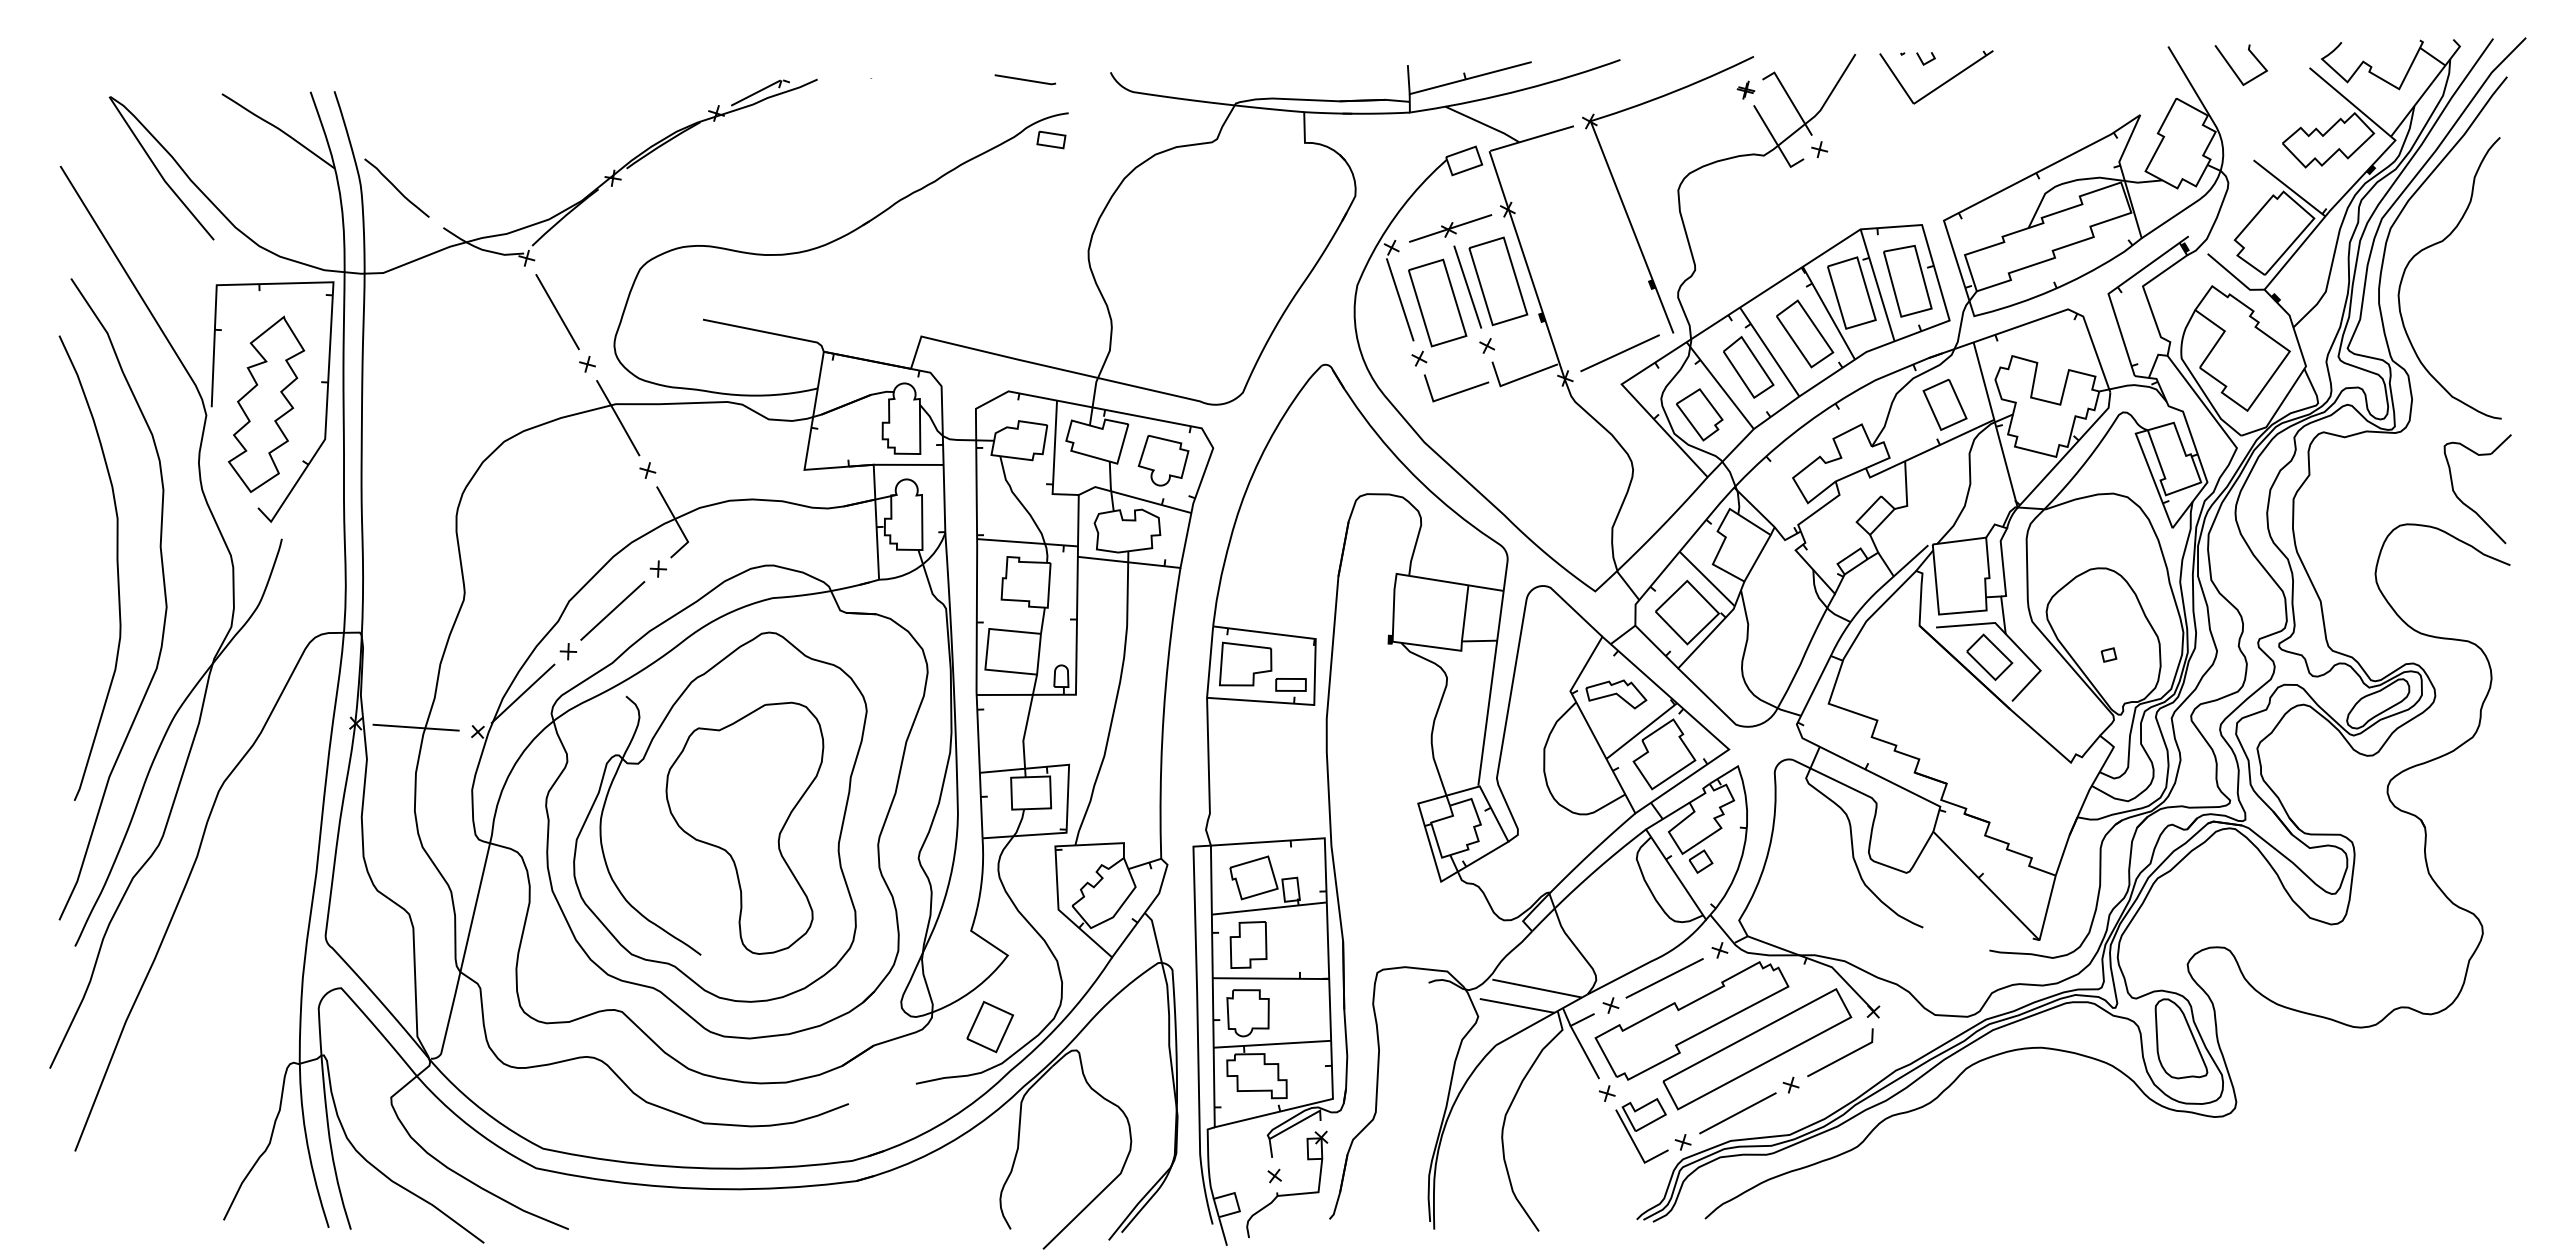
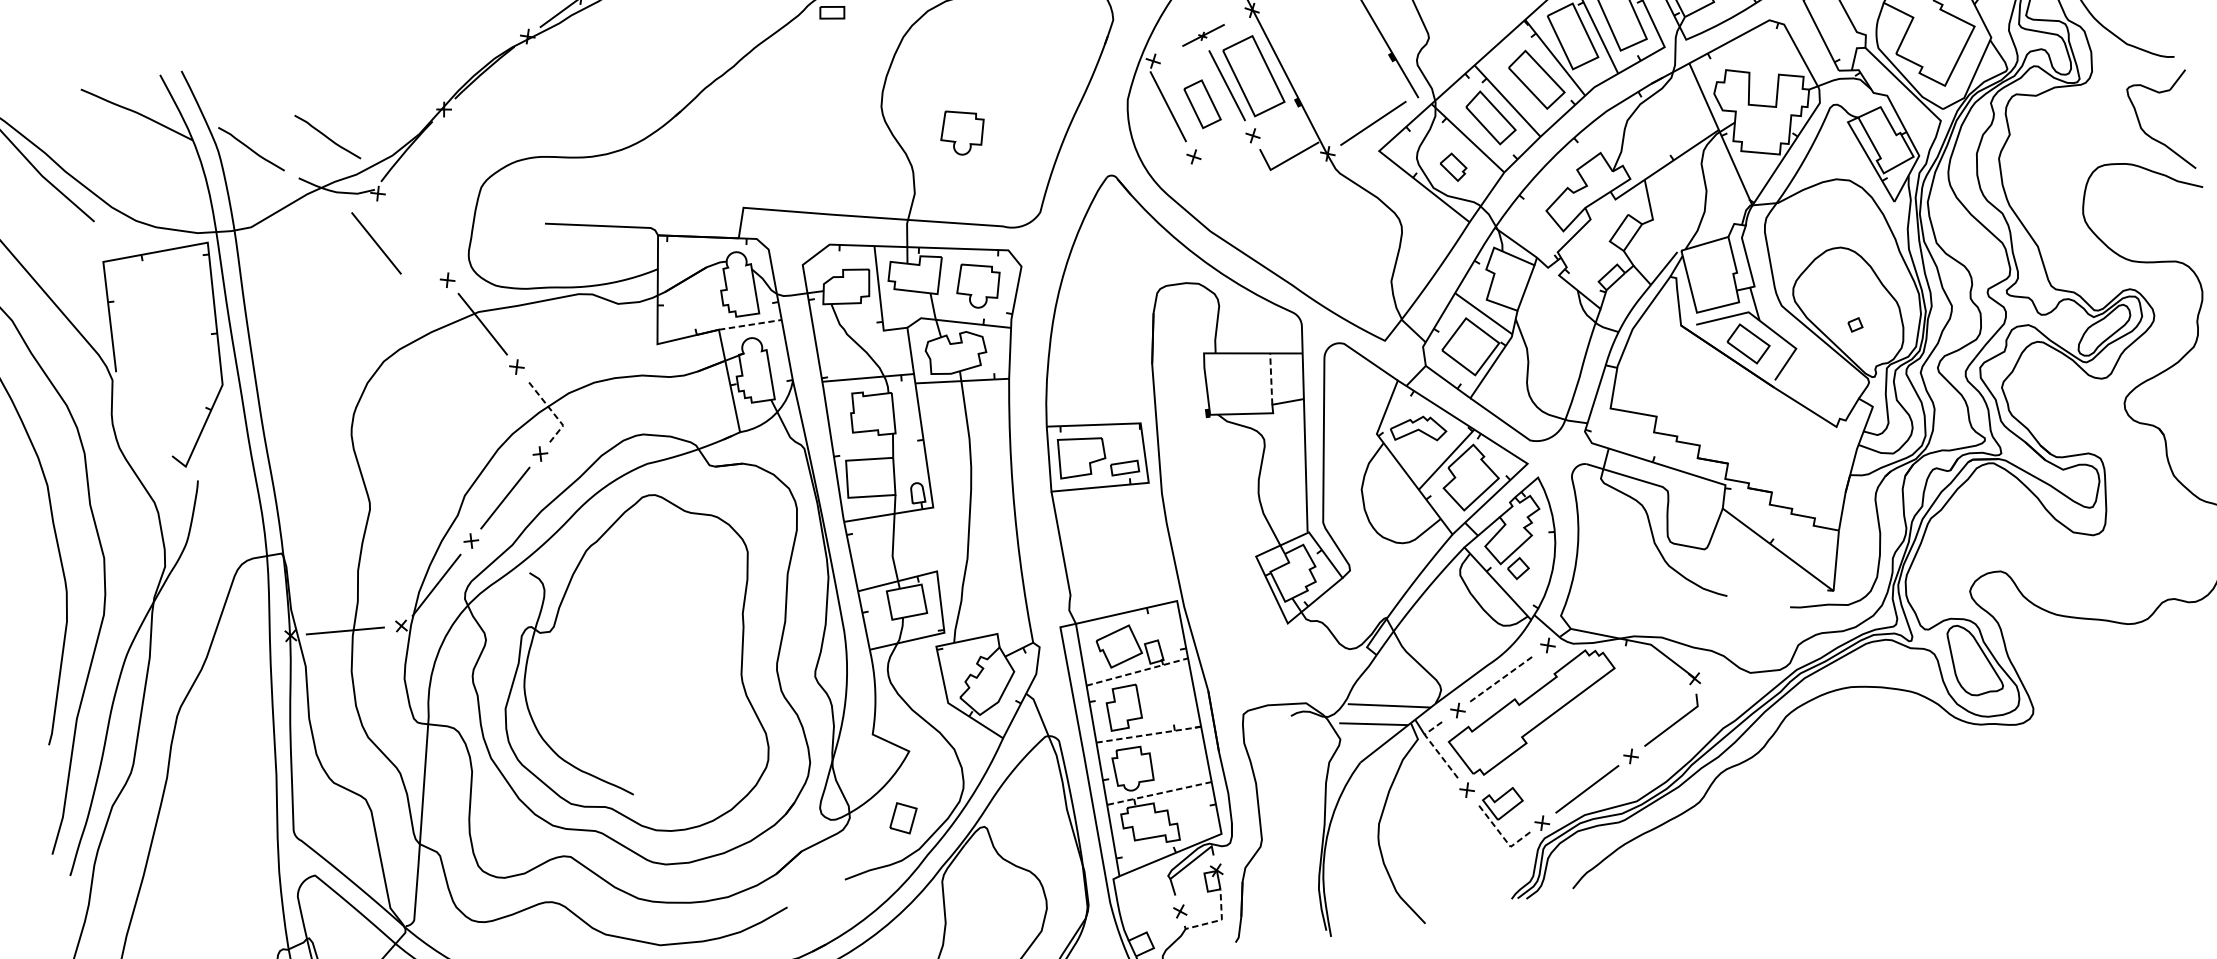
curve: (481, 187) -> (327, 136), added
part: (1450, 228) -> (1203, 35), size x0.6
part: (1172, 291) -> (962, 131), added
part: (1437, 302) -> (1202, 103), size x0.6
line: (557, 312) -> (376, 243), moved
line: (1458, 391) -> (1233, 180), removed
part: (266, 403) -> (164, 361), removed
part: (1944, 404) -> (1672, 123), removed
part: (1699, 414) -> (1453, 167), size x0.6
line: (908, 464) -> (750, 324), solid -> dashed
line: (678, 524) -> (552, 411), solid -> dashed
line: (1465, 612) -> (1271, 378), solid -> dashed
part: (744, 827) -> (654, 673), removed
line: (1269, 908) -> (1137, 671), solid -> dashed
line: (1271, 978) -> (1149, 734), solid -> dashed
line: (1664, 978) -> (1502, 678), solid -> dashed
part: (989, 1027) -> (902, 818), size x0.7
line: (1578, 1039) -> (1433, 745), solid -> dashed
line: (1271, 1044) -> (1158, 793), solid -> dashed
part: (1757, 1049) -> (1595, 729), removed
line: (1636, 1147) -> (1501, 834), solid -> dashed
line: (1312, 1192) -> (1216, 920), solid -> dashed

